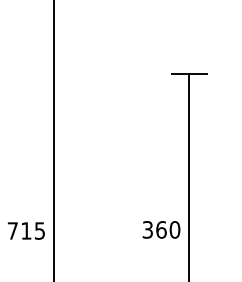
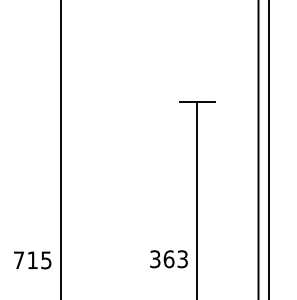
text: (174, 230) -> (182, 259), 360 -> 363

